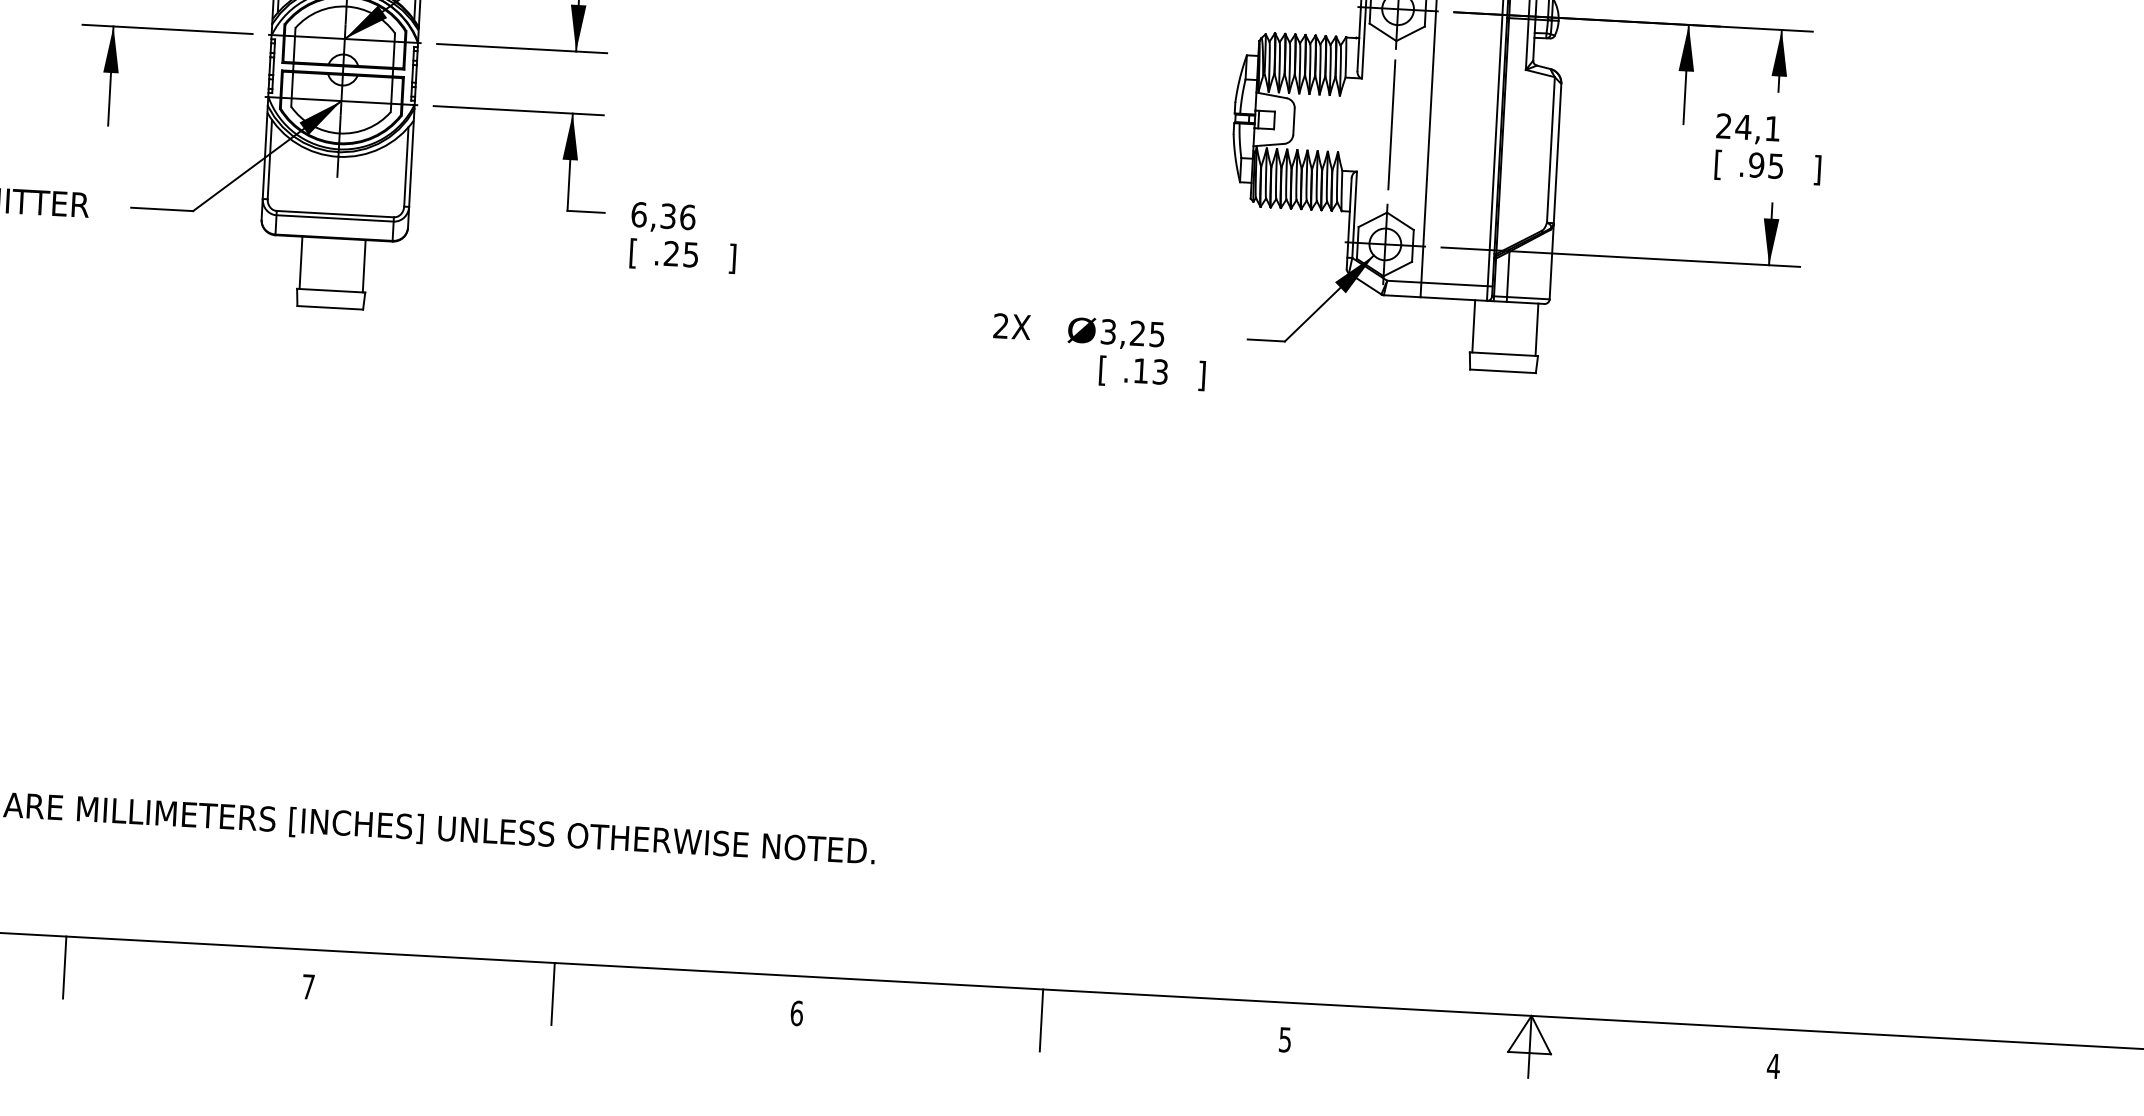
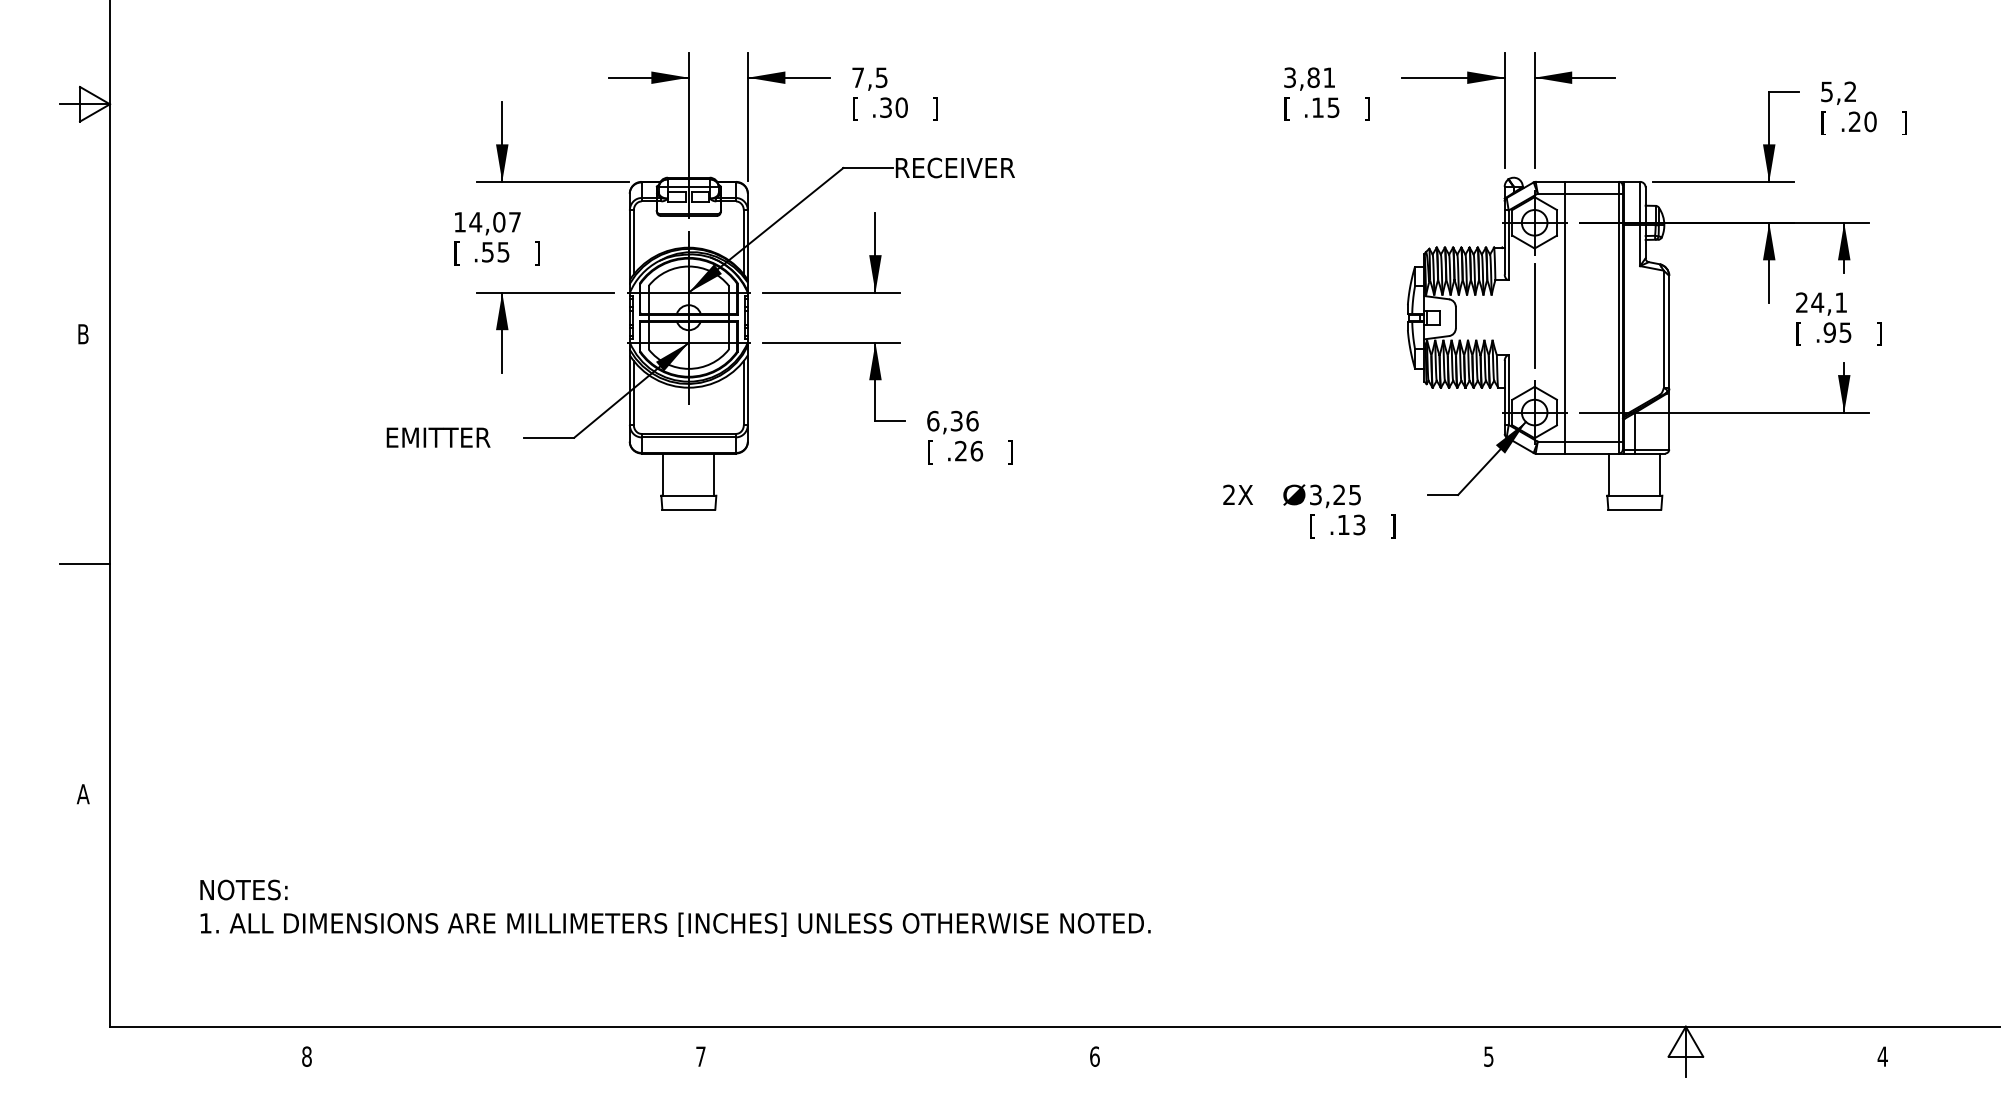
text: (690, 253) -> (976, 450), .25 -> .26
line: (64, 967) -> (503, 1051), removed
line: (552, 993) -> (897, 1051), removed
line: (1040, 1020) -> (1291, 1051), removed

